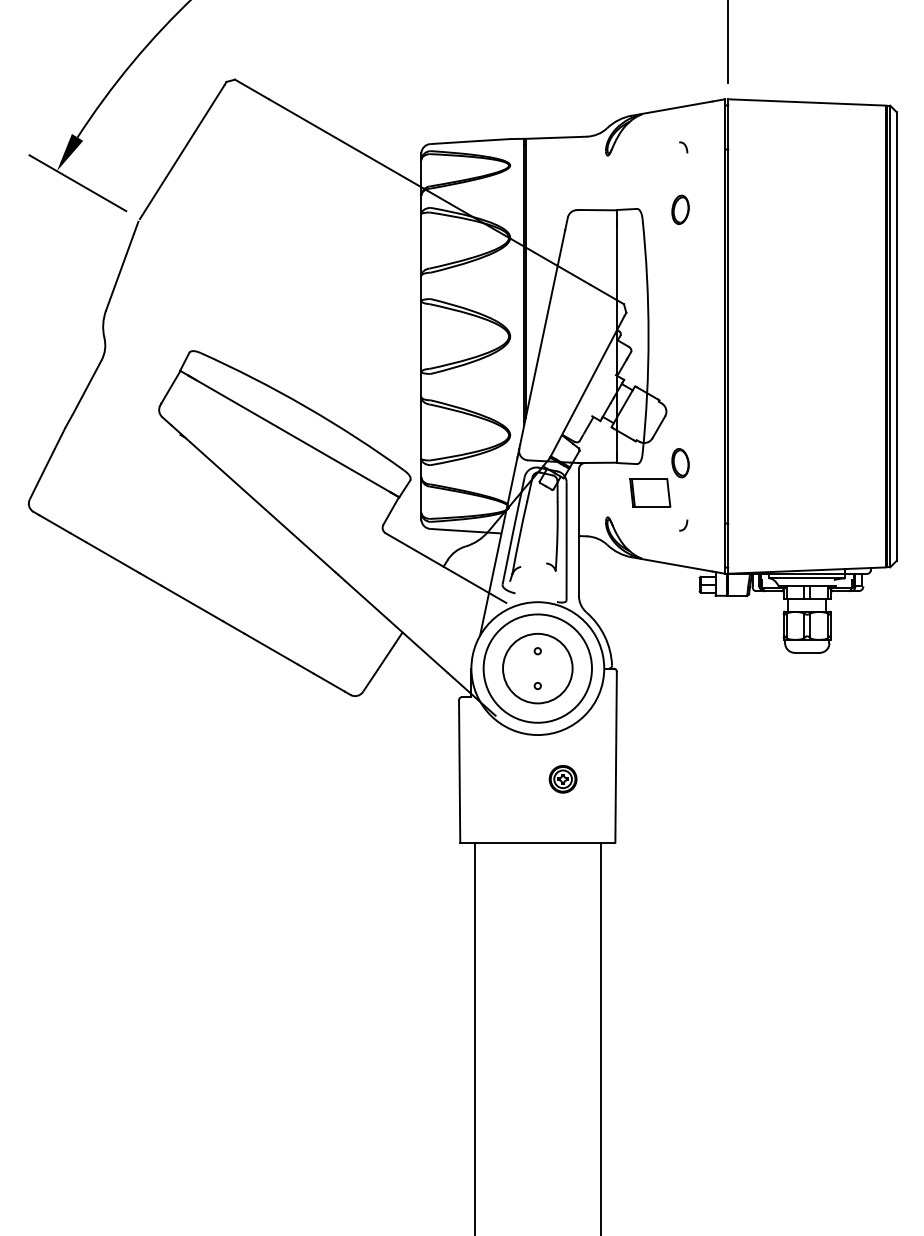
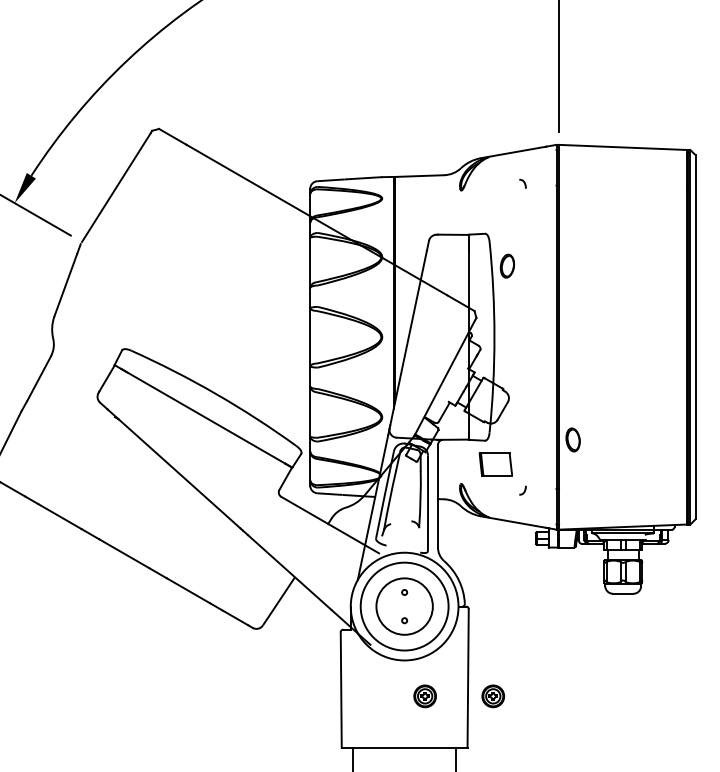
part: (680, 209) -> (507, 265), moved
part: (680, 463) -> (573, 440), moved
part: (646, 779) -> (492, 696), added

